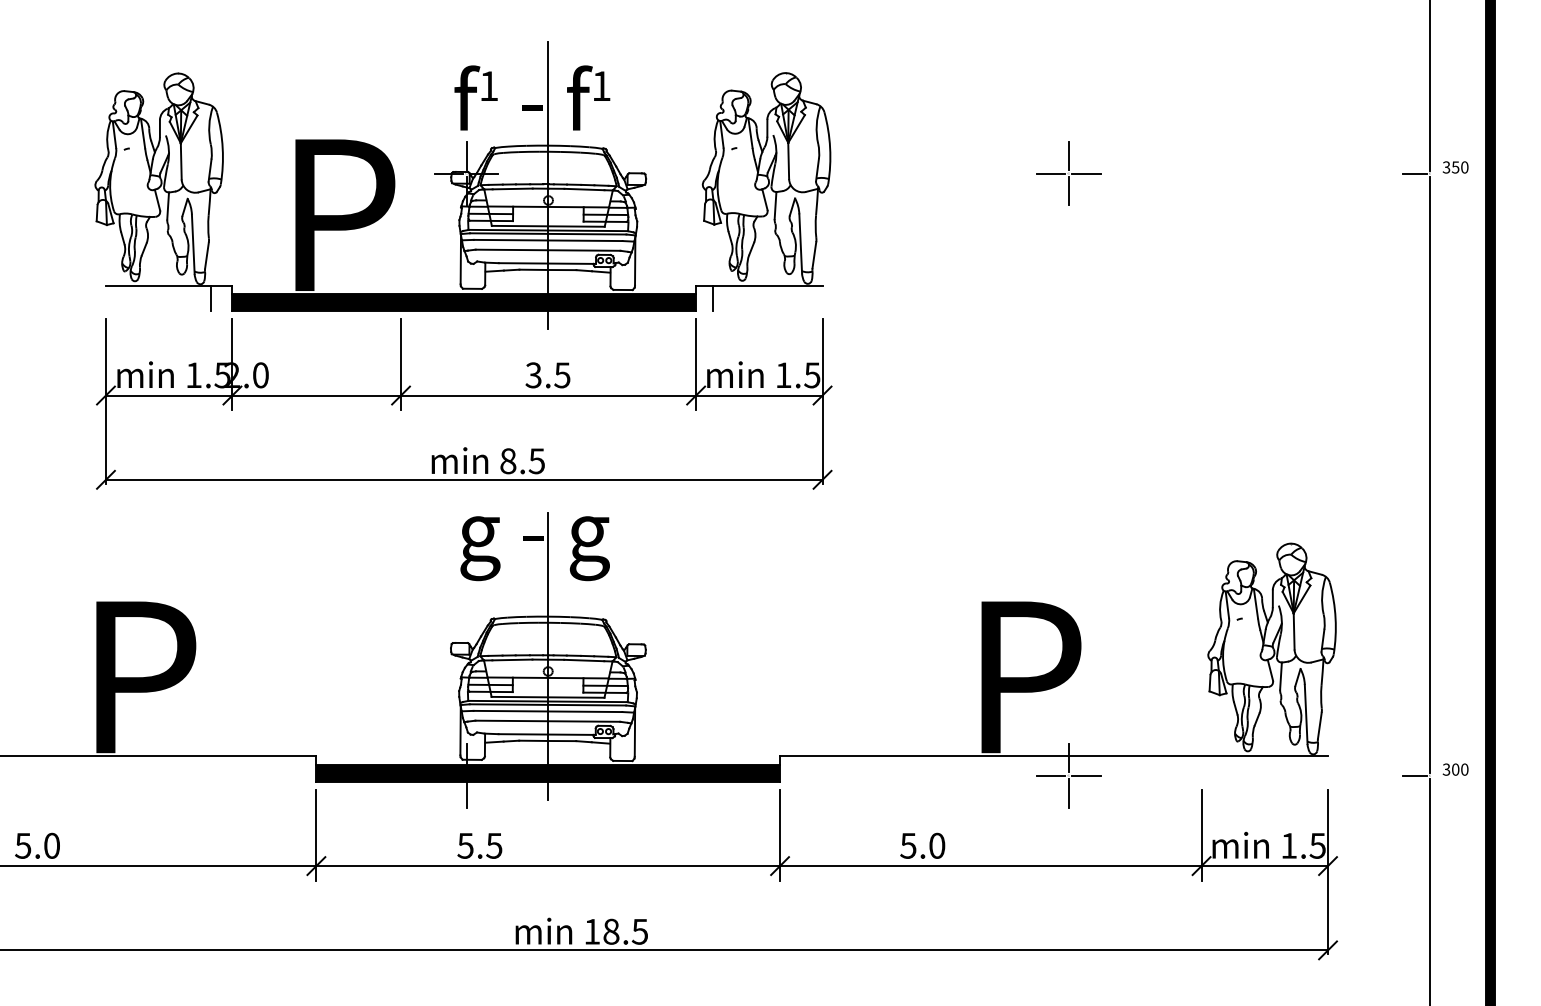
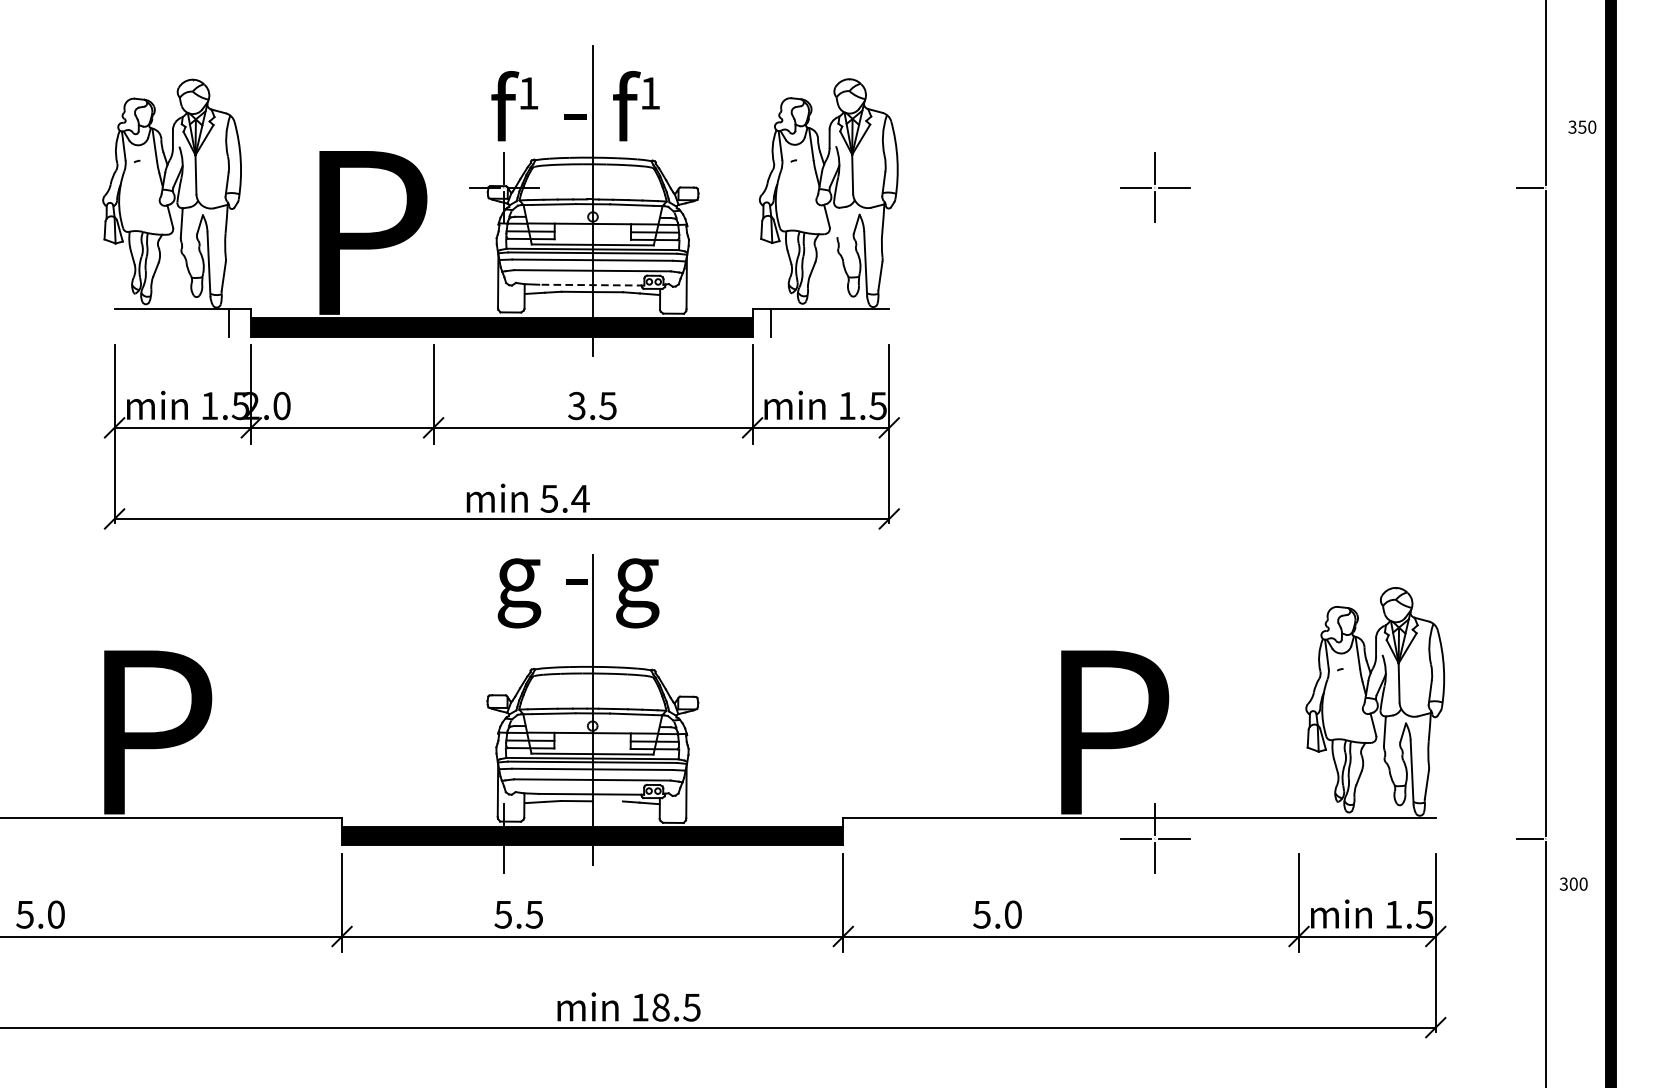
text: (1455, 167) -> (1582, 127), moved
line: (775, 205) -> (838, 222), removed
line: (547, 263) -> (591, 285), solid -> dashed
text: (522, 461) -> (564, 499), 8.5 -> 5.4
line: (561, 740) -> (607, 800), removed
text: (1455, 769) -> (1573, 884), moved

